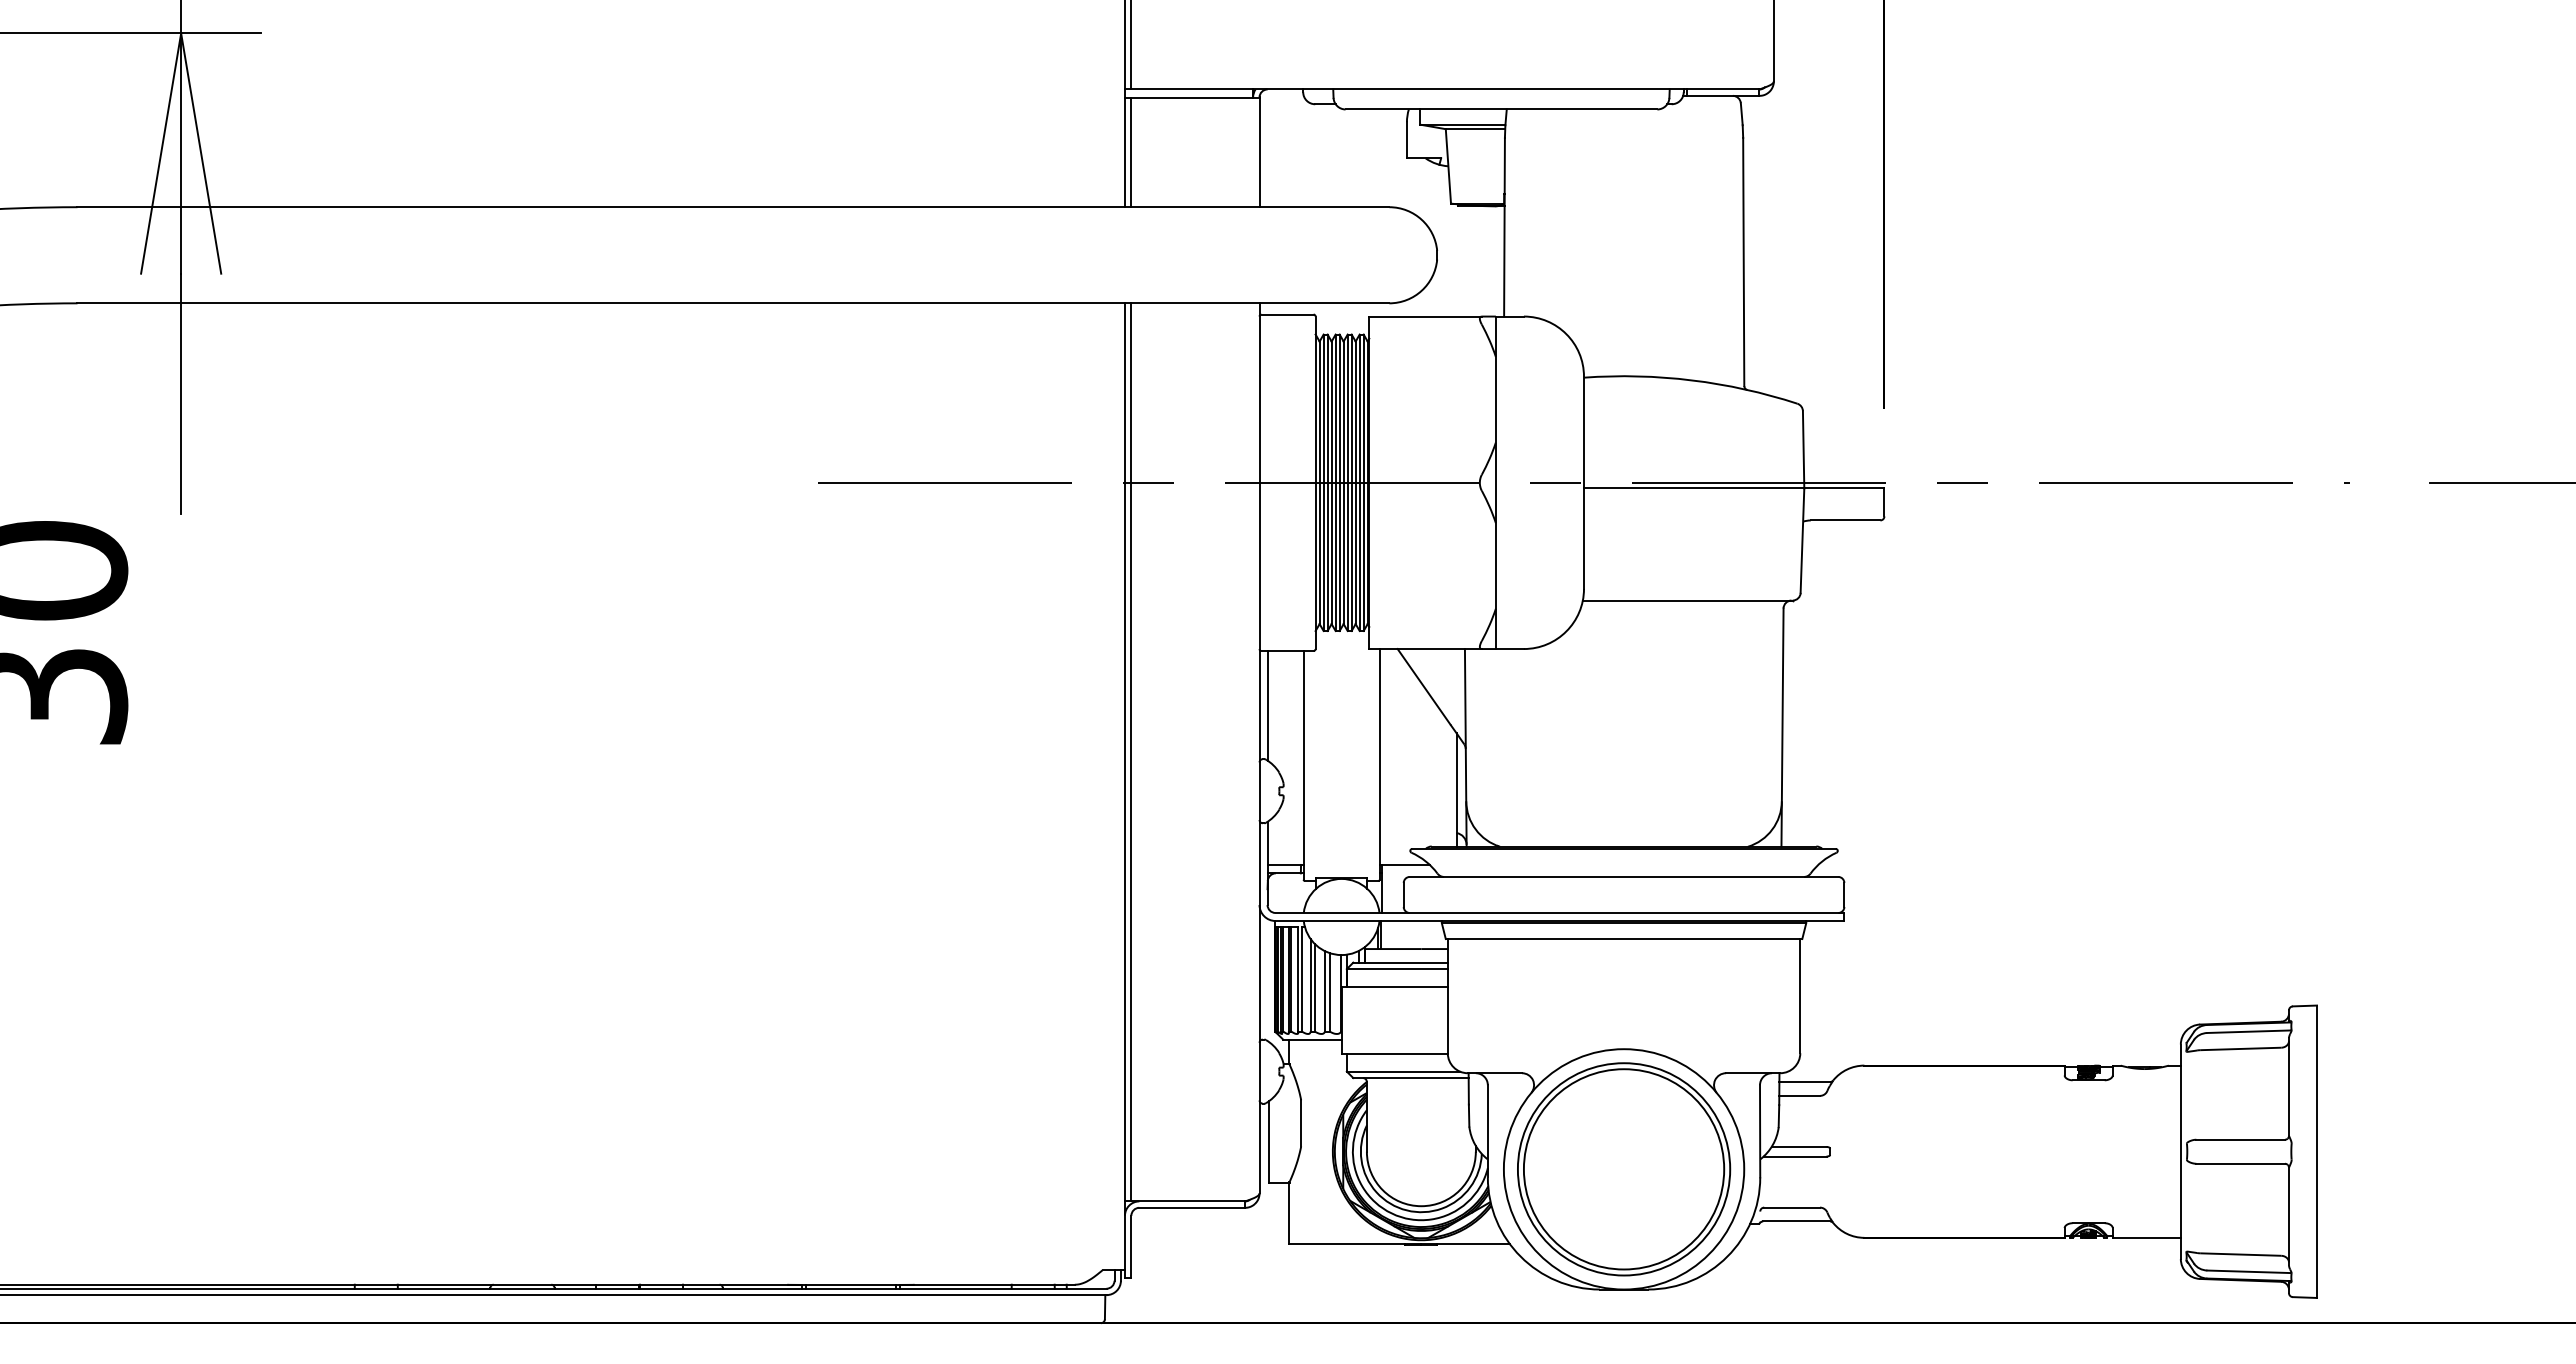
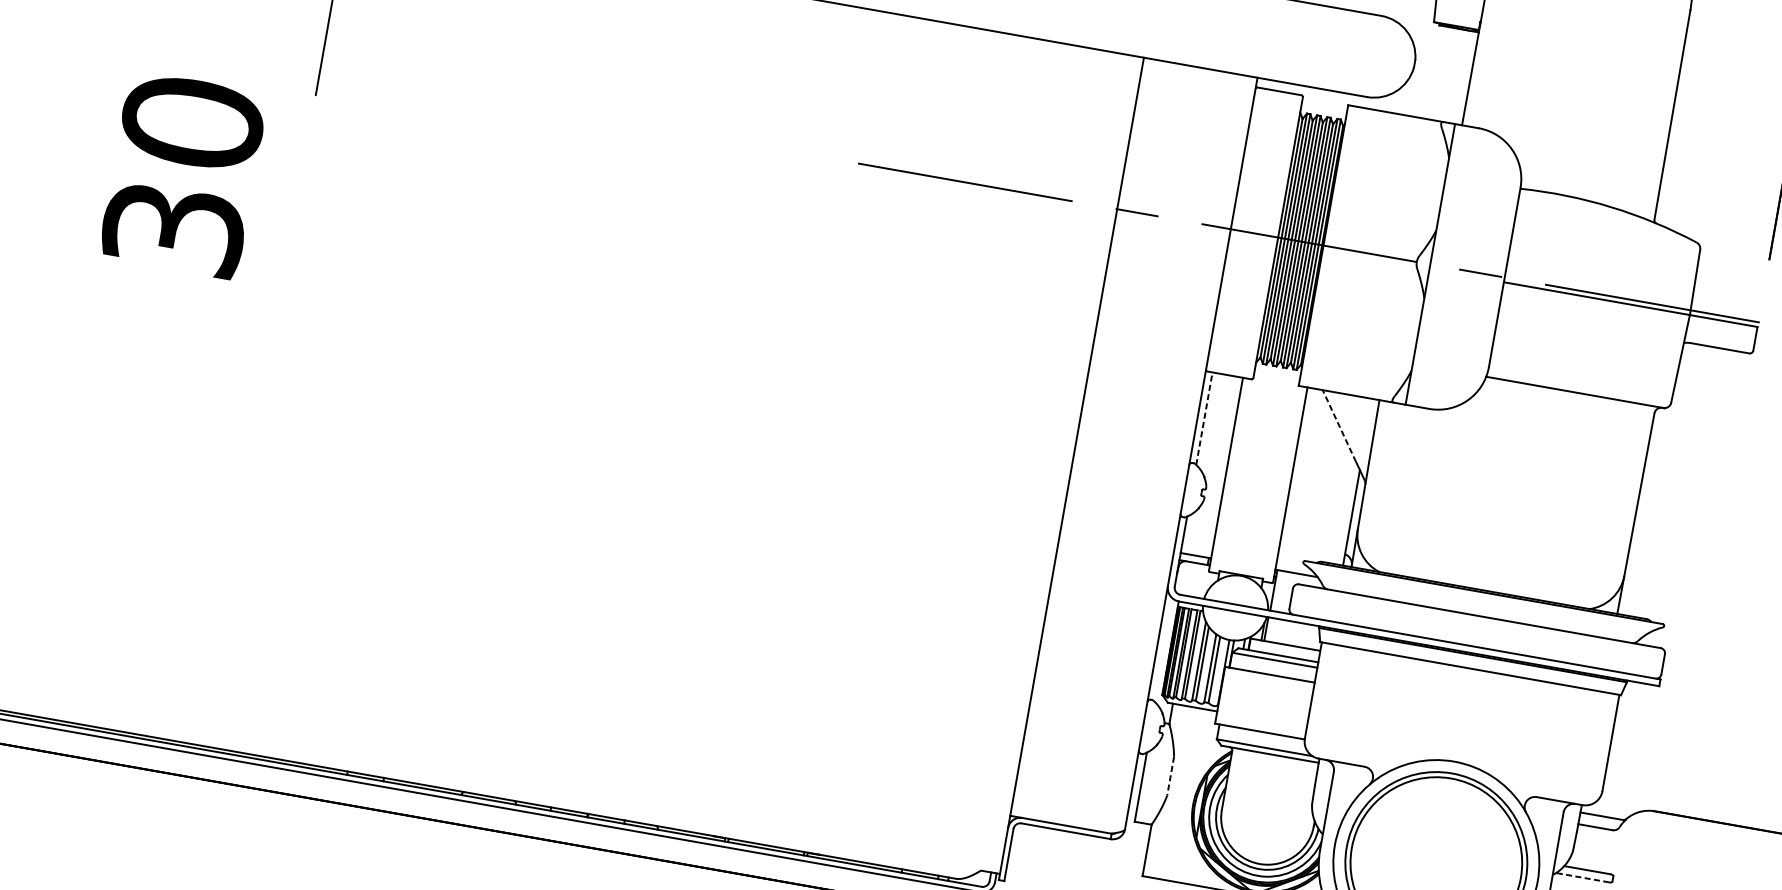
line: (1423, 686) -> (1338, 425), solid -> dashed
line: (1267, 705) -> (1204, 418), solid -> dashed
line: (1131, 752) -> (1082, 437), removed
line: (1301, 1123) -> (1170, 776), solid -> dashed
line: (1794, 1156) -> (1582, 877), solid -> dashed

